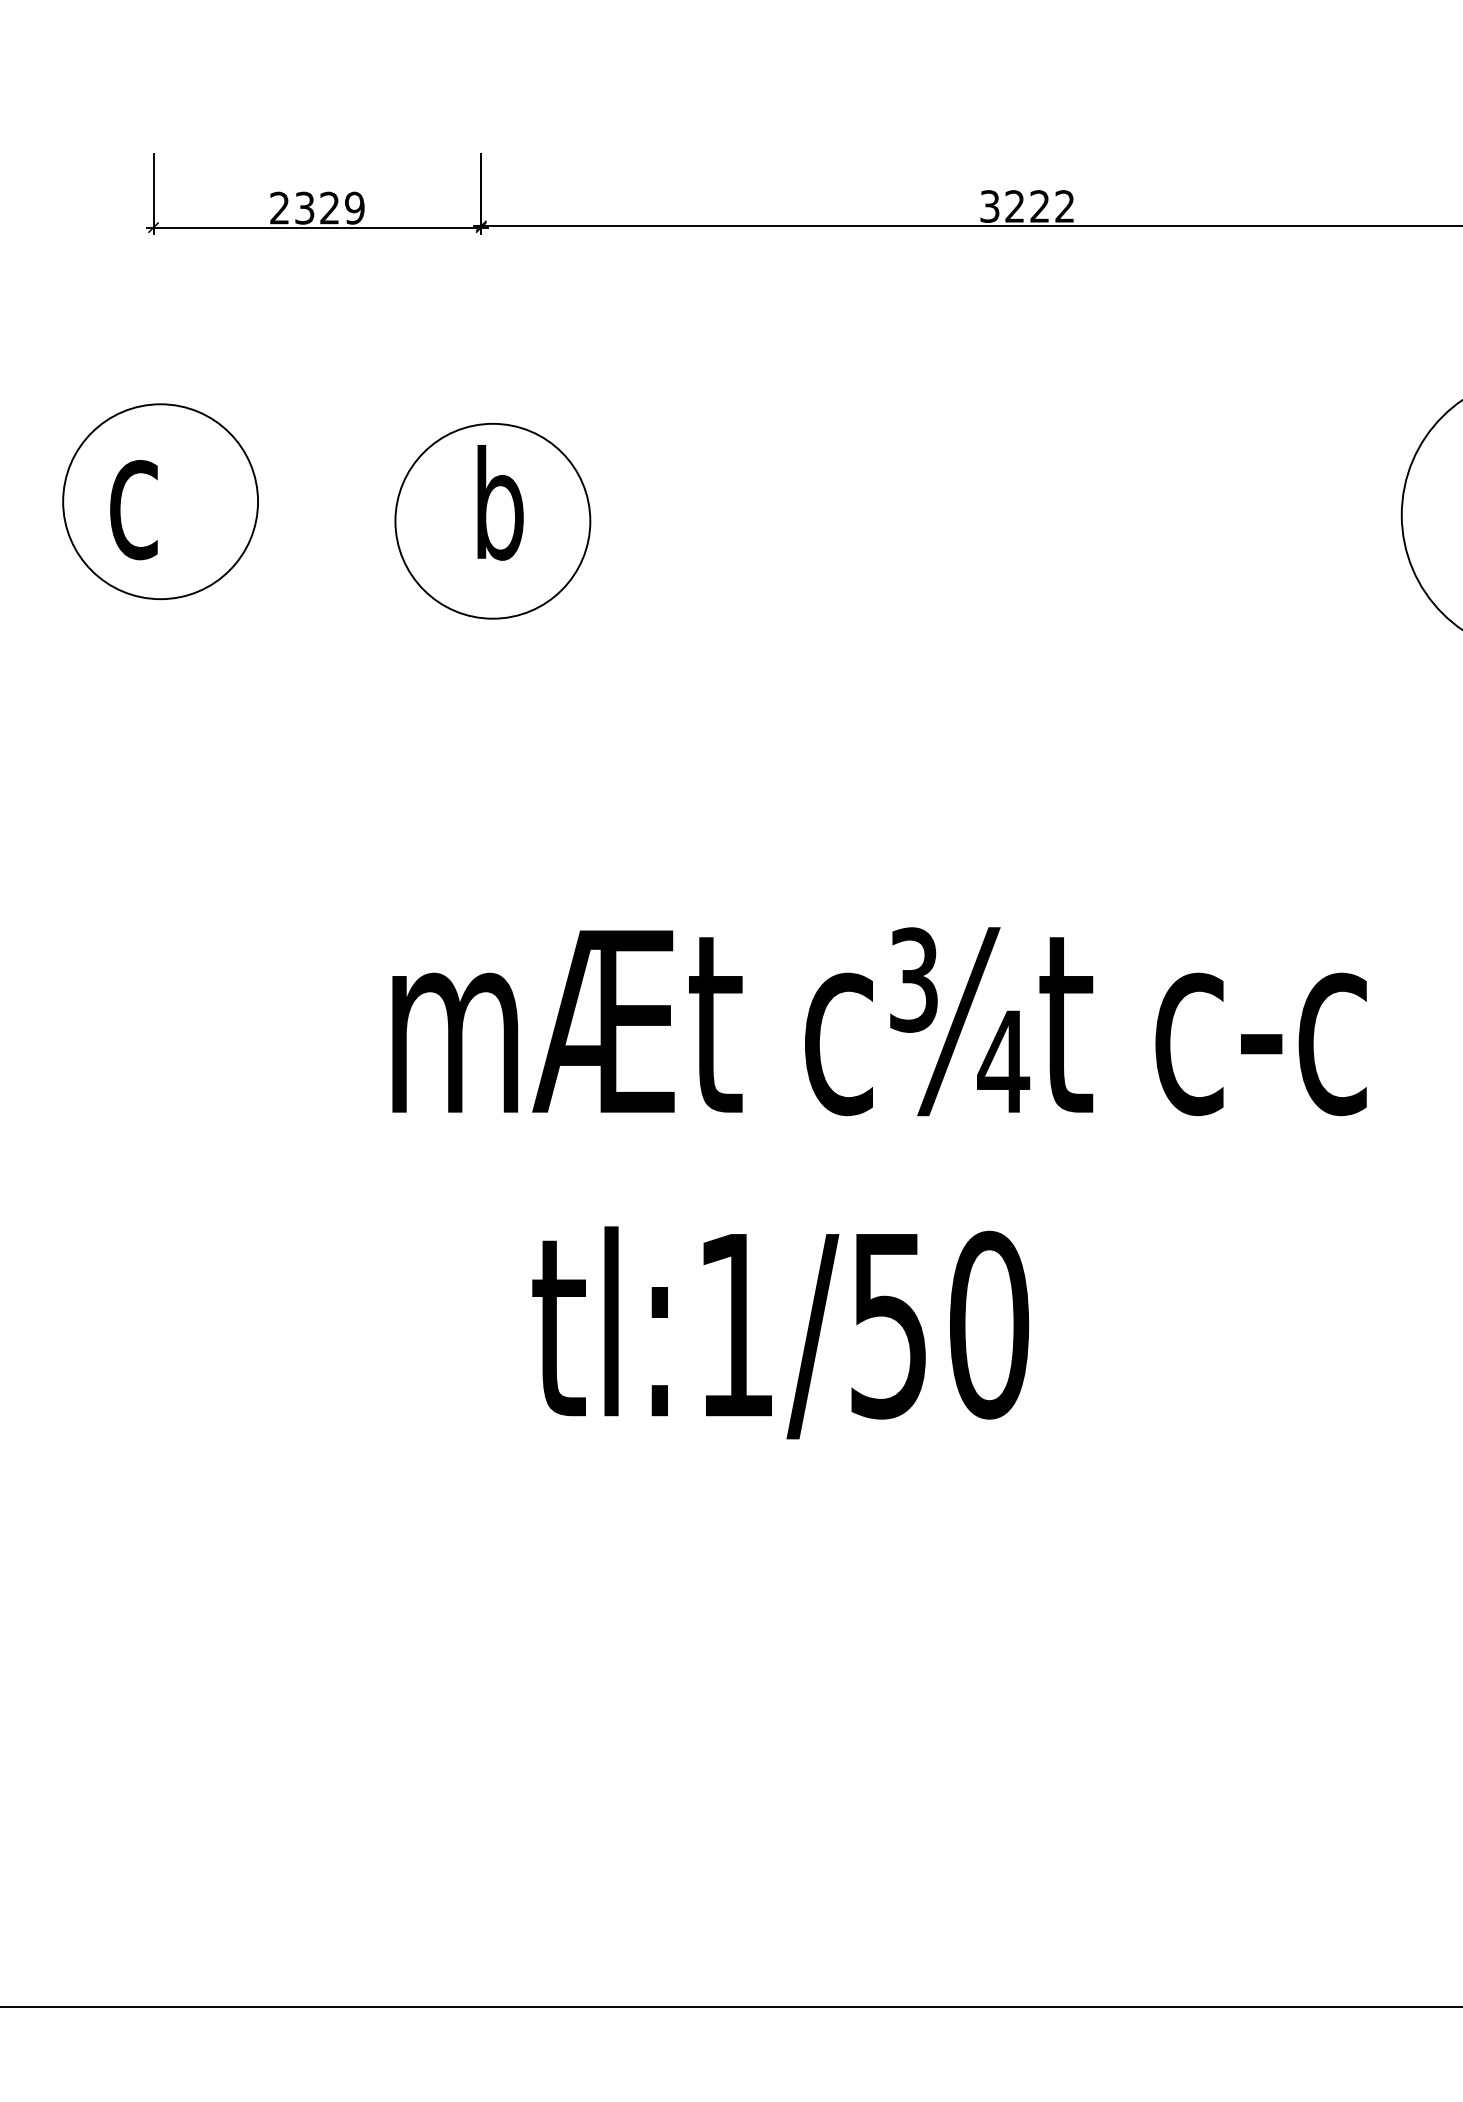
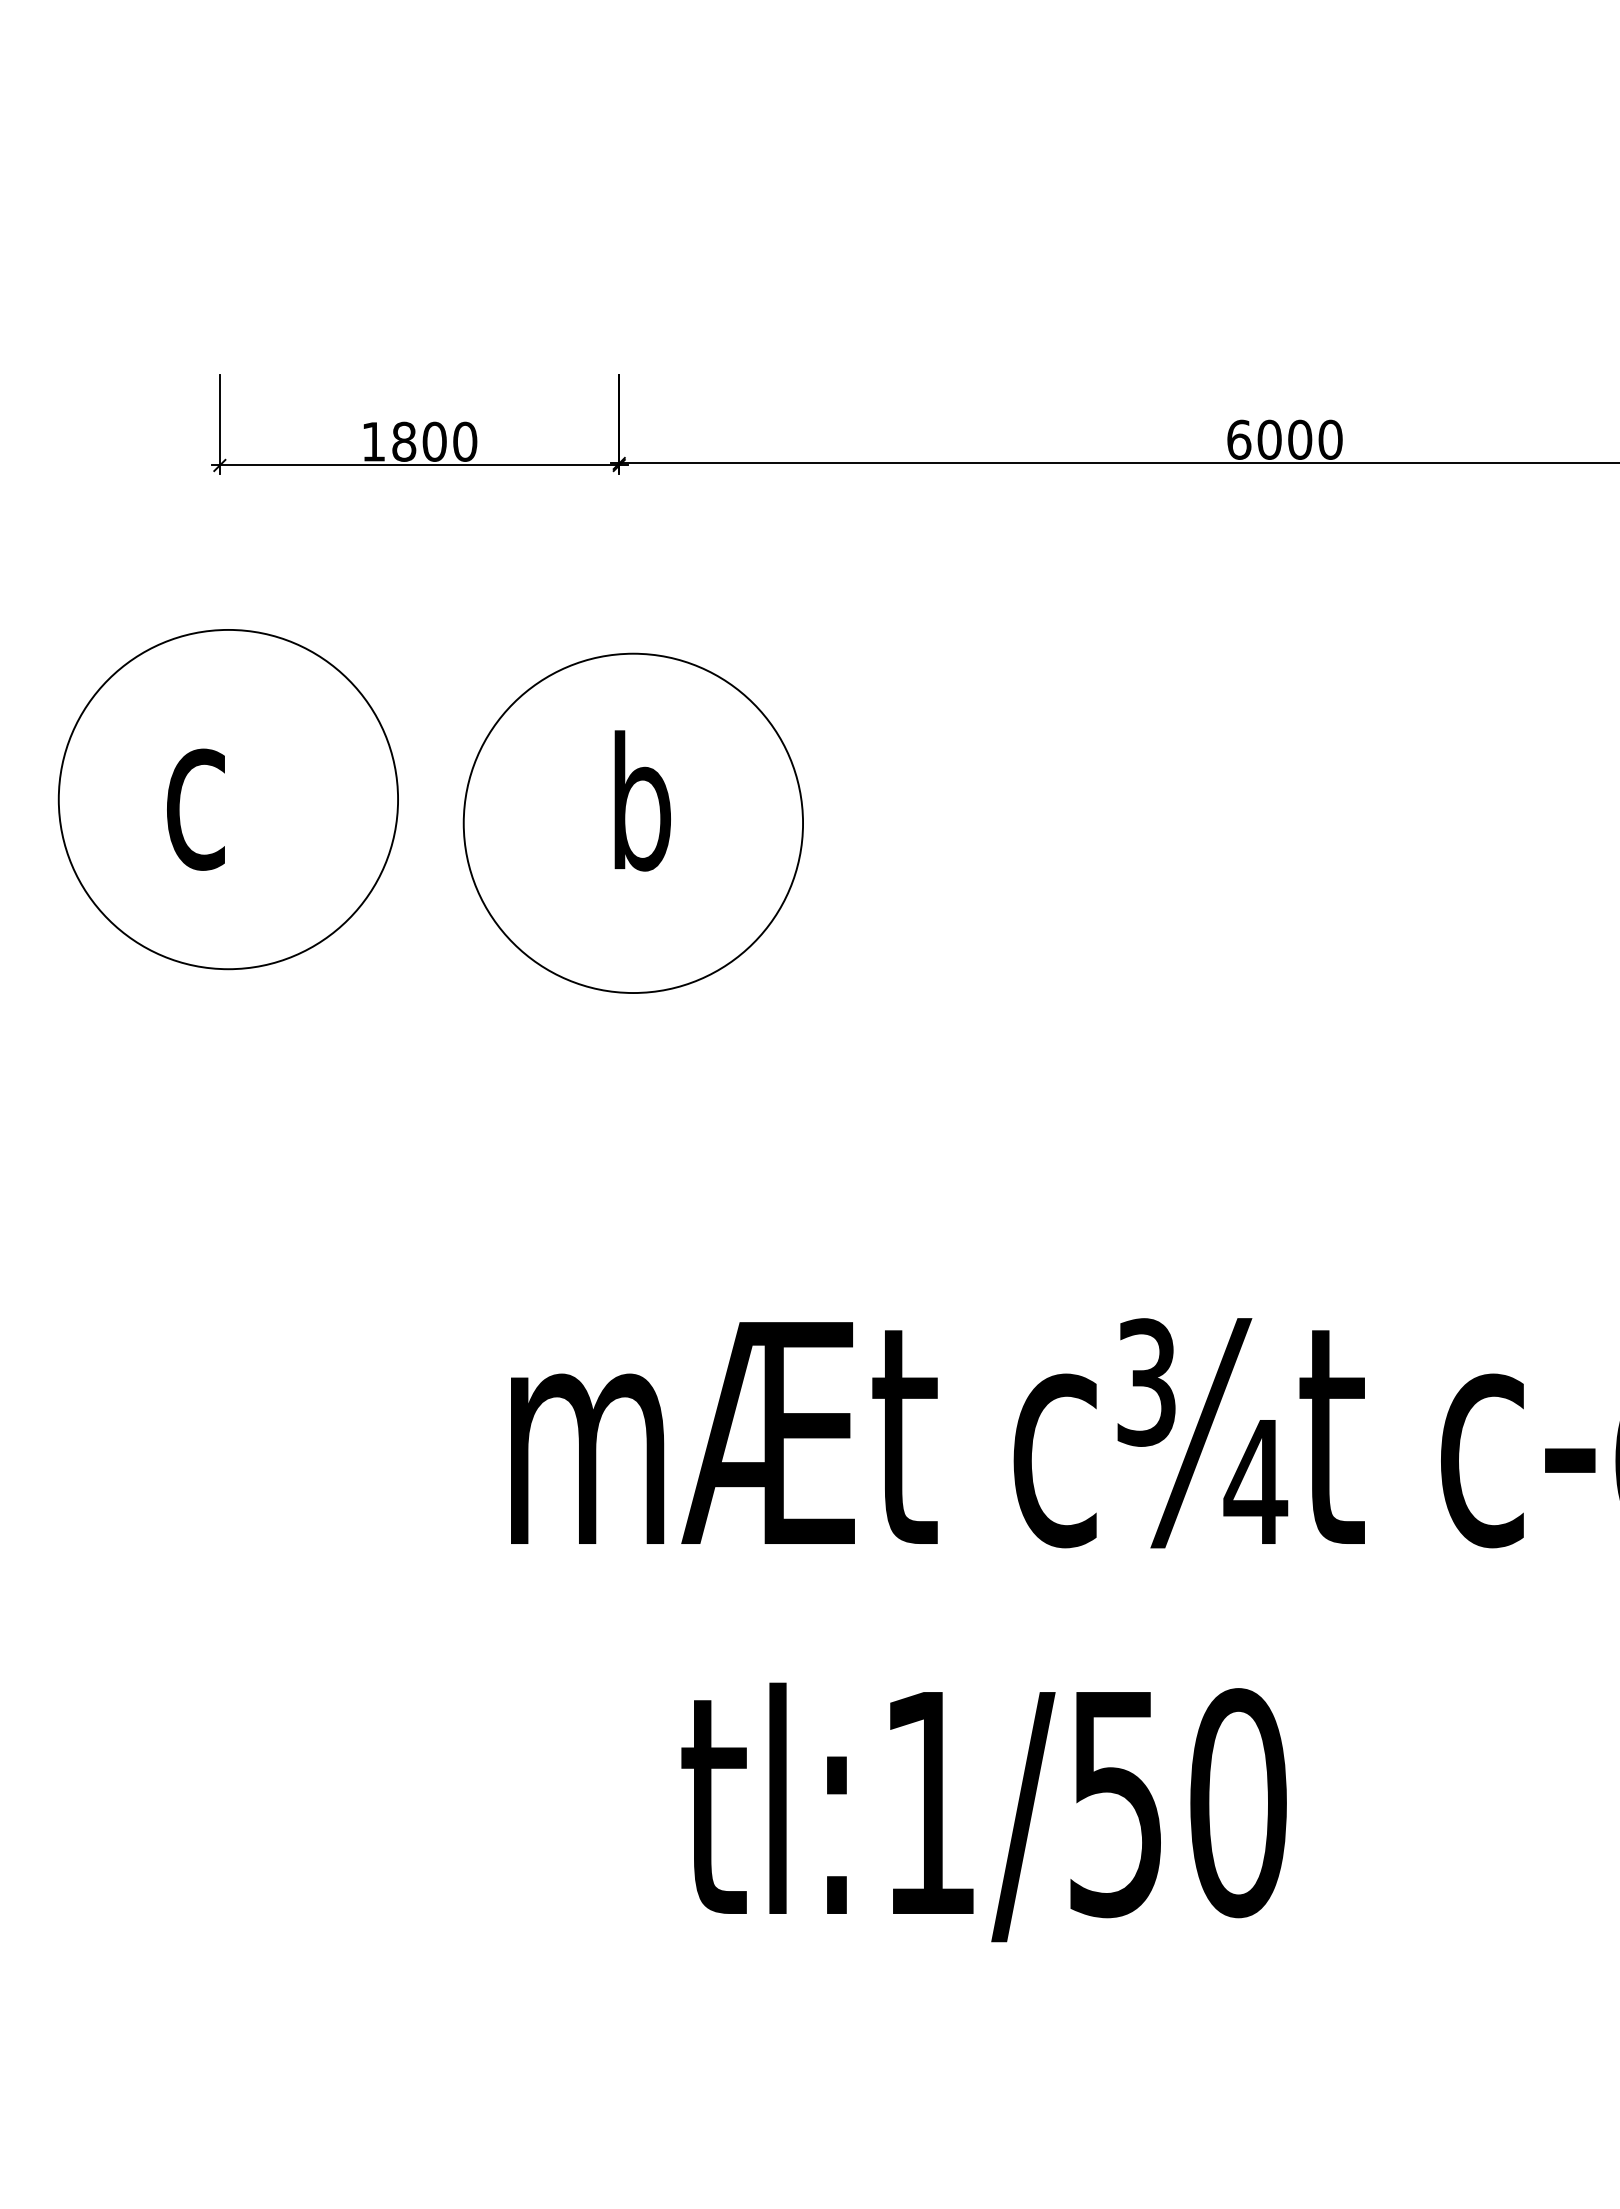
text: (1027, 206) -> (1284, 439), 3222 -> 6000
text: (317, 207) -> (419, 440), 2329 -> 1800
circle: (160, 501) -> (228, 799), size x1.43
circle: (492, 521) -> (632, 823), size x1.43

